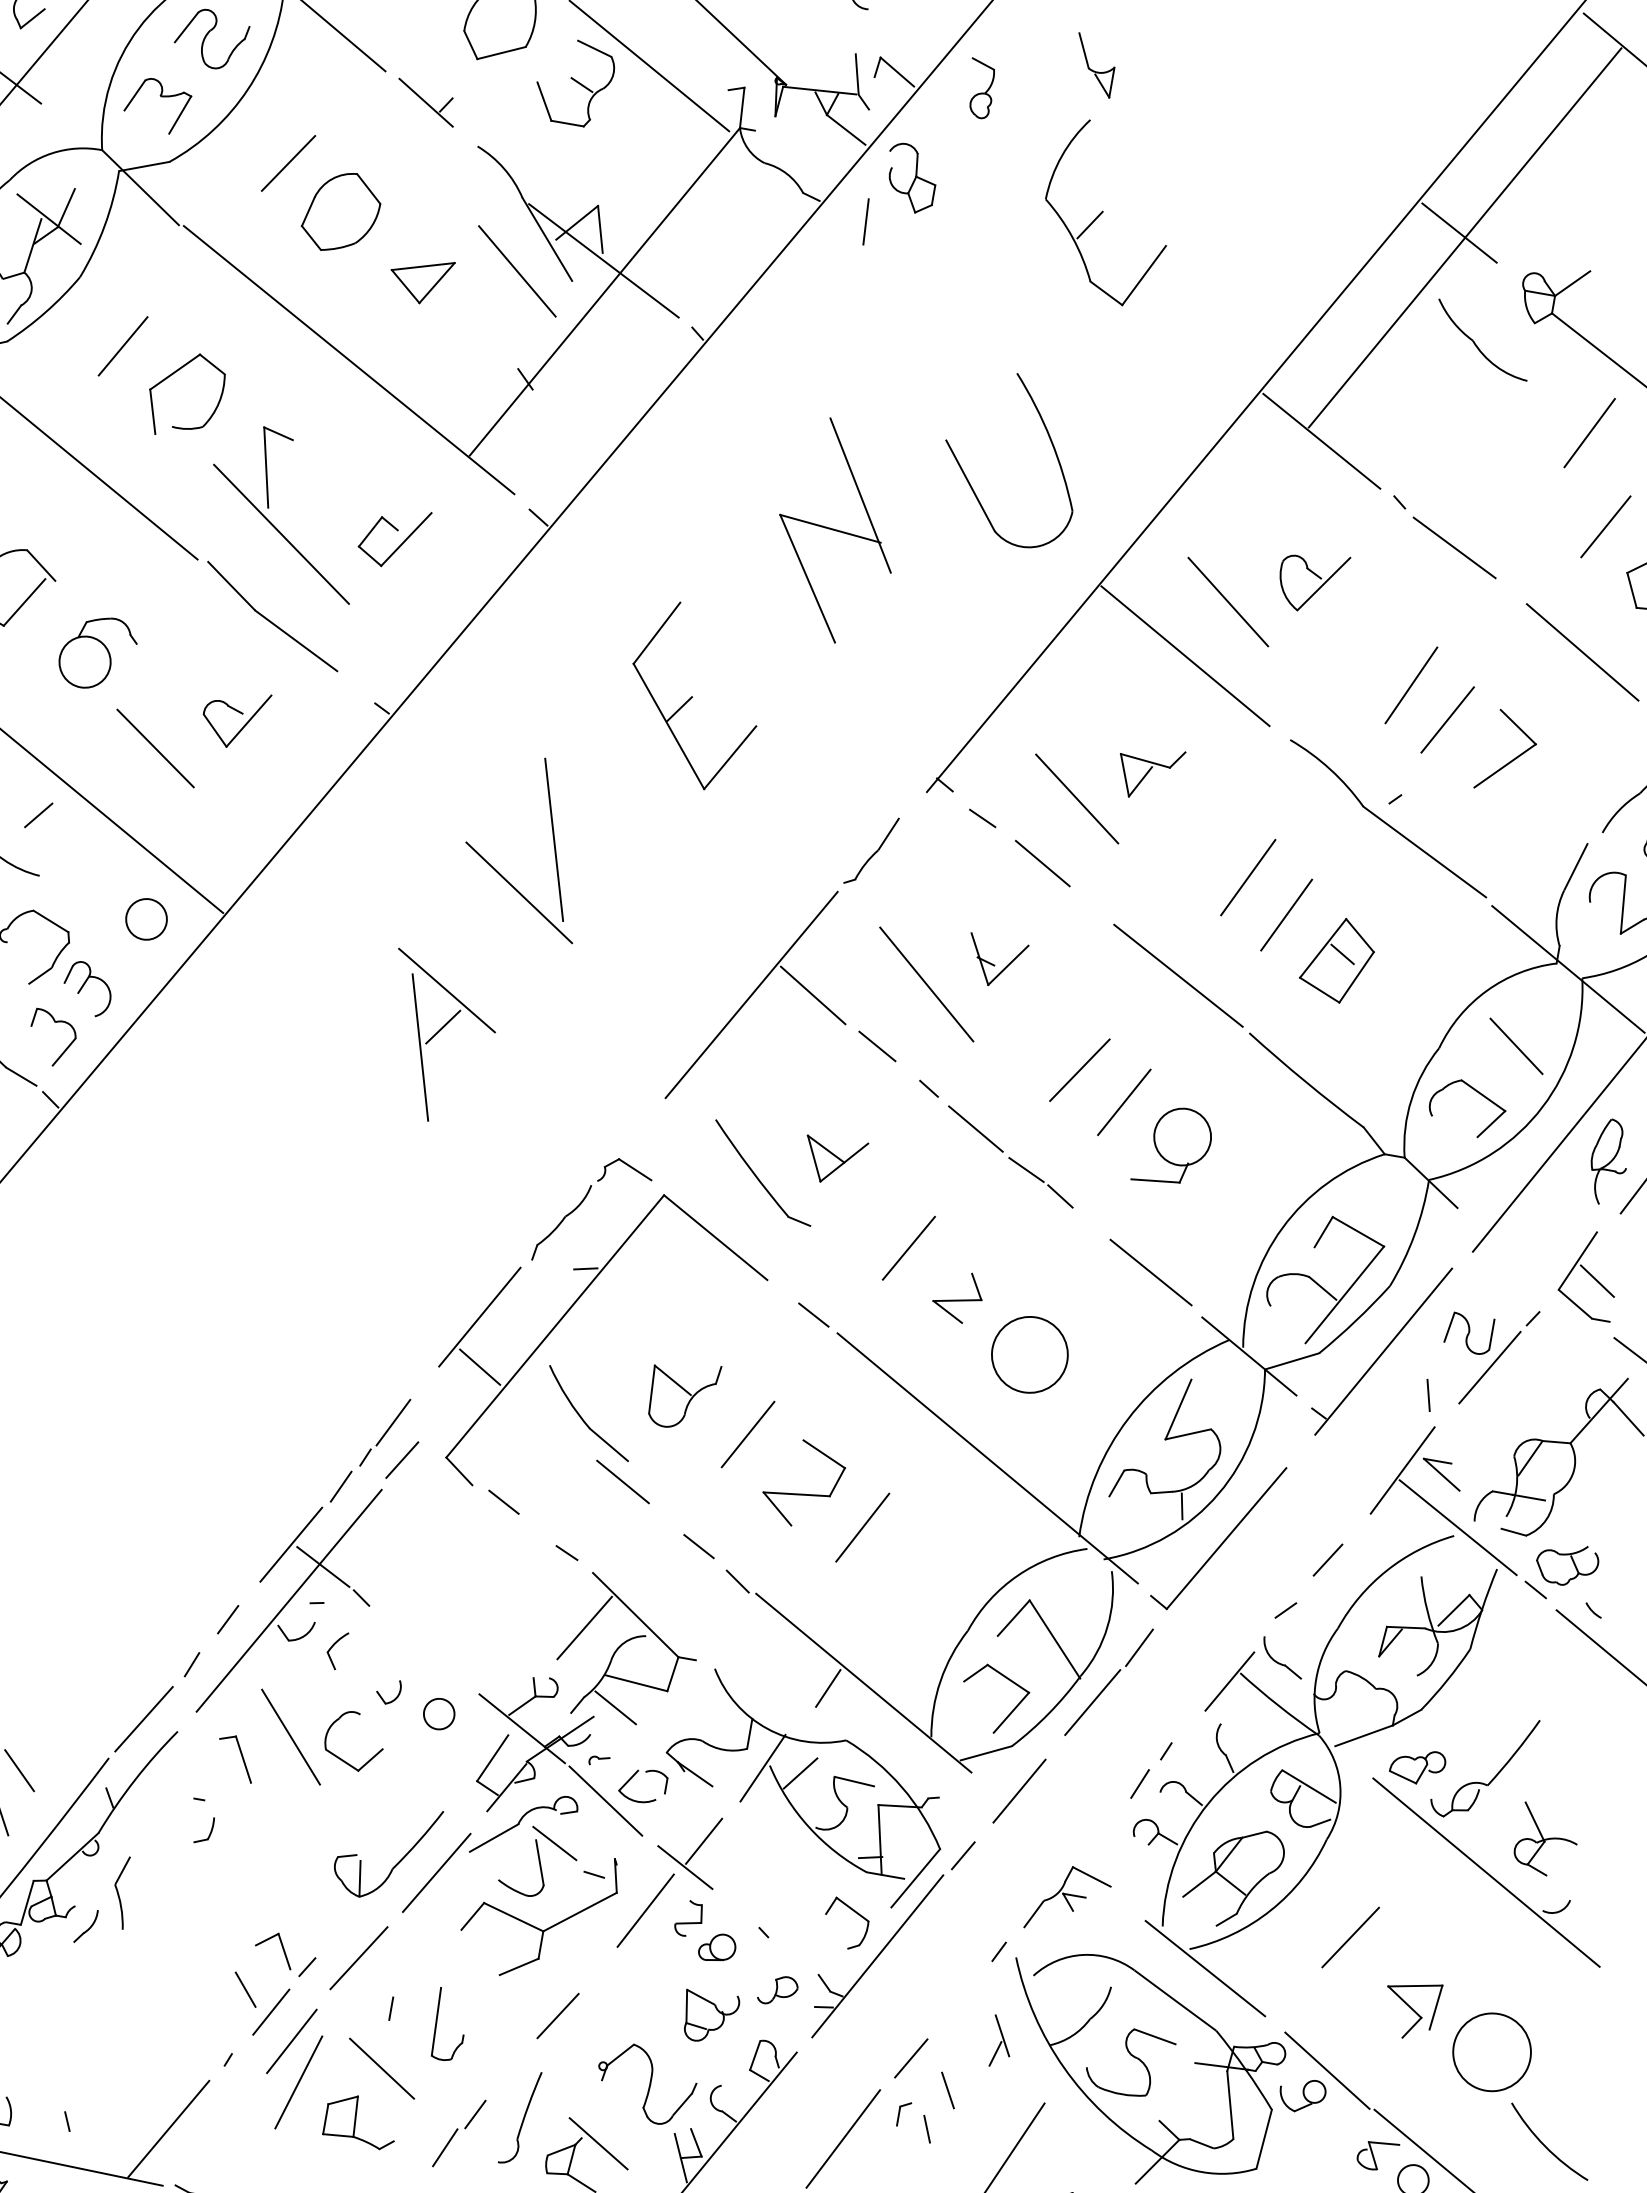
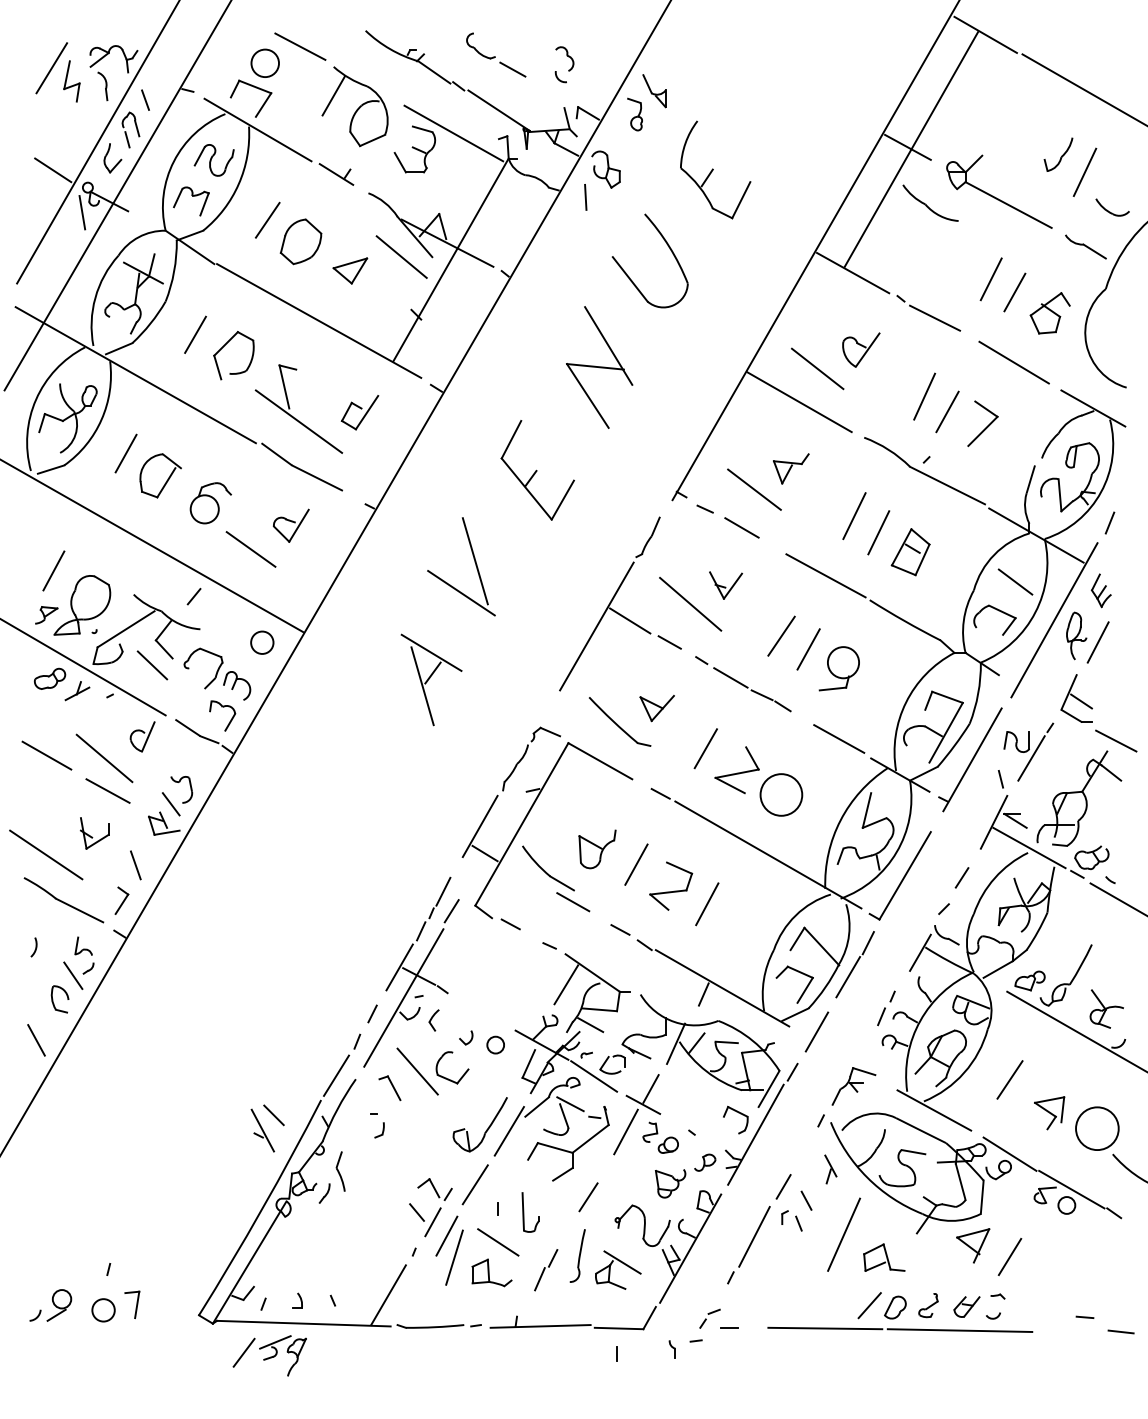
part: (1094, 65) -> (654, 91), moved
line: (1588, 433) -> (990, 279), moved
part: (1050, 444) -> (669, 249), moved
part: (957, 1296) -> (736, 770), size x1.67

